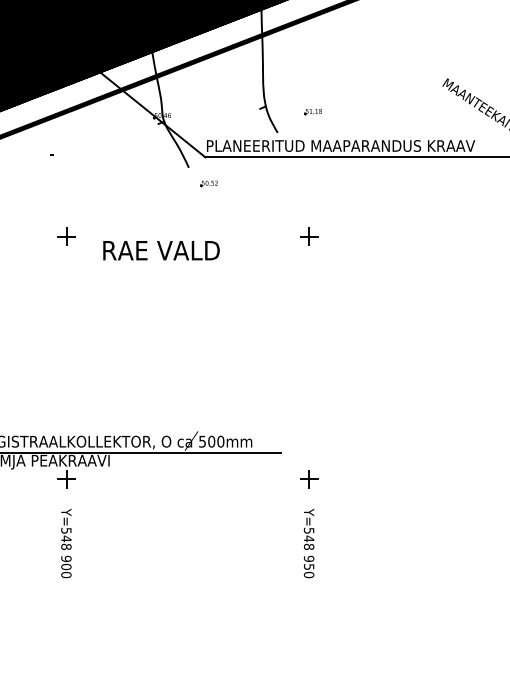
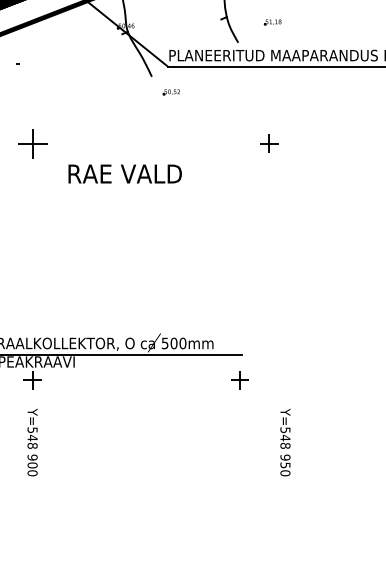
part: (66, 236) -> (32, 143), size x1.6
text: (161, 250) -> (125, 173), moved
part: (309, 479) -> (240, 380), moved
text: (308, 543) -> (284, 442), moved

